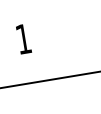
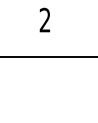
text: (22, 38) -> (44, 19), 1 -> 2

